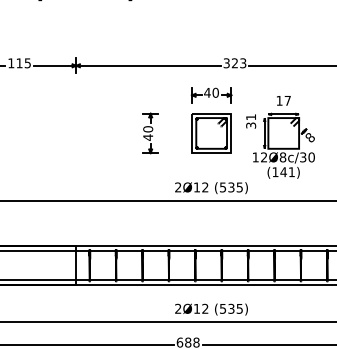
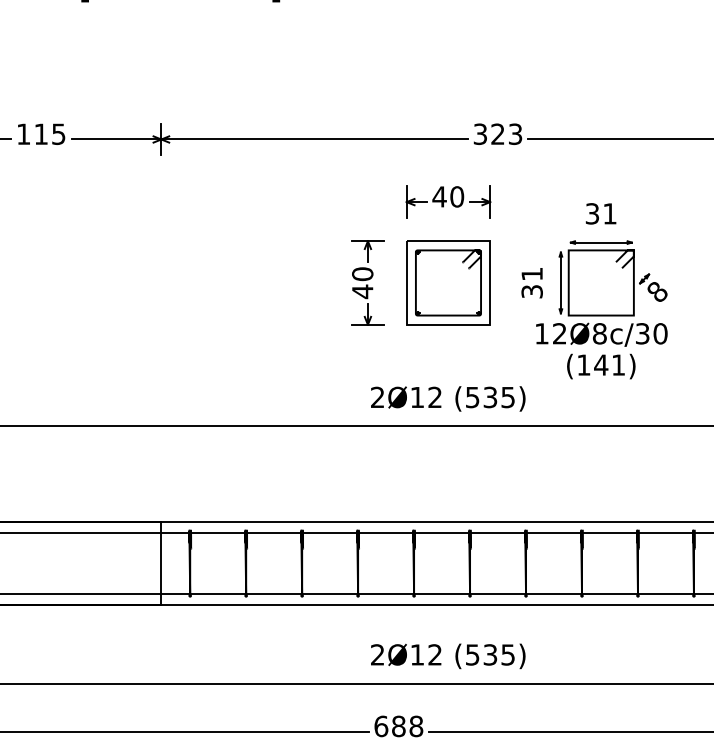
text: (283, 100) -> (600, 213), 17 -> 31
text: (251, 121) -> (532, 283), moved
part: (150, 133) -> (367, 283), moved

